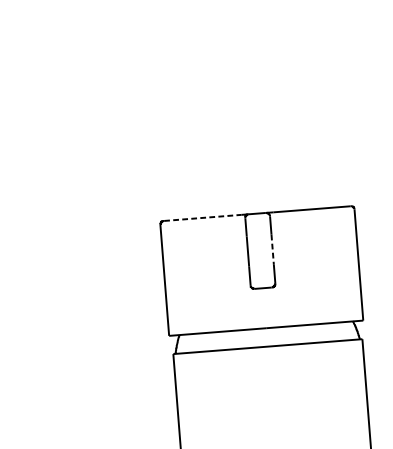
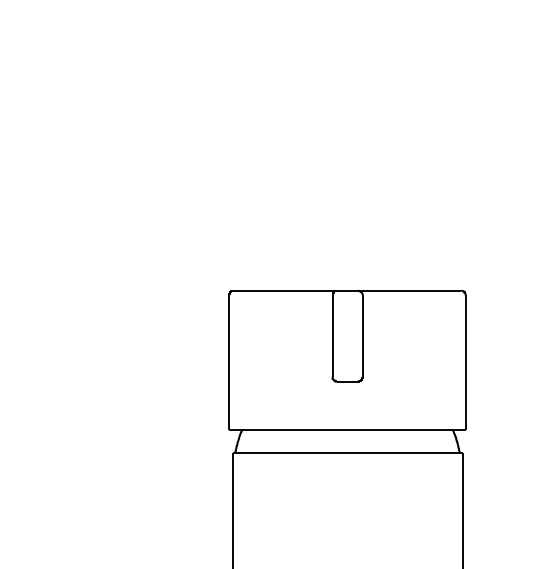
line: (203, 217) -> (281, 290), dashed -> solid
line: (272, 250) -> (362, 336), dashed -> solid

